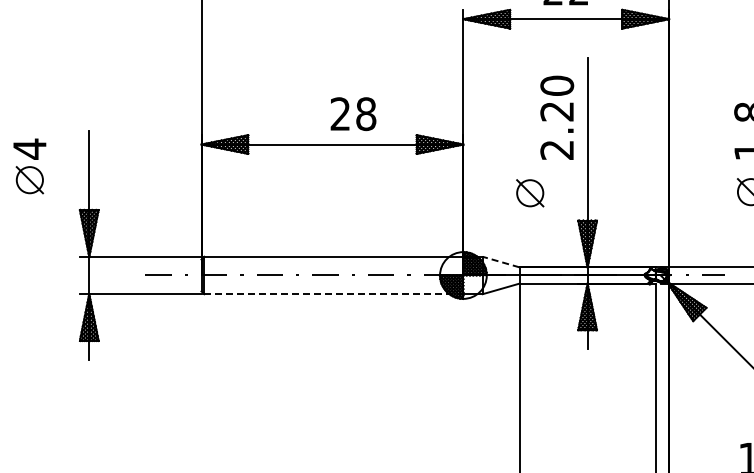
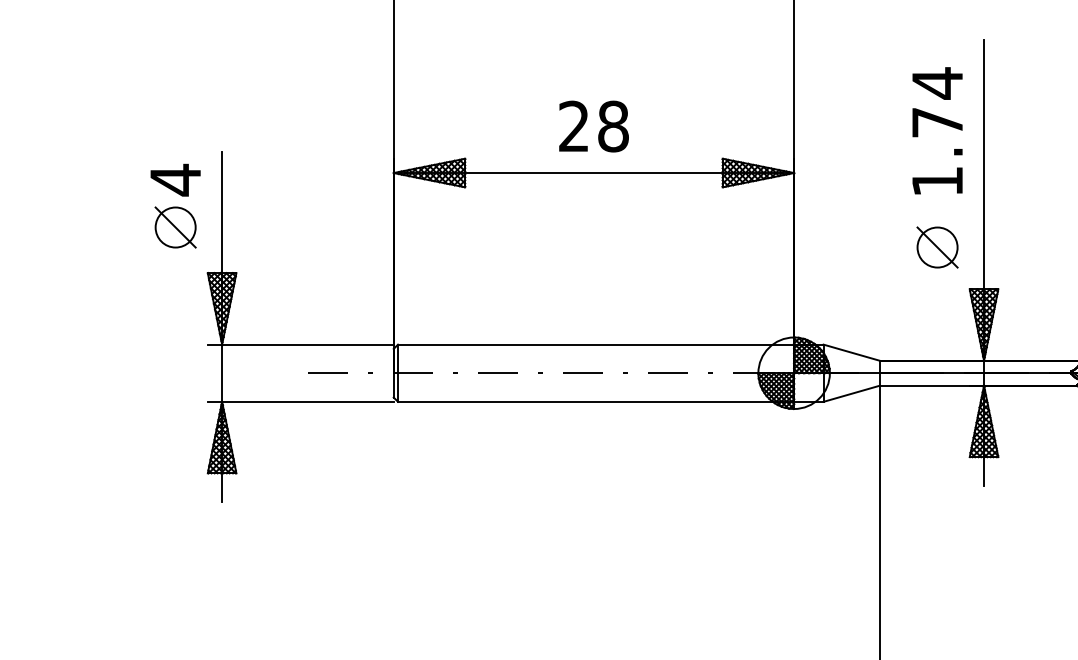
text: (353, 114) -> (593, 127), moved
text: (557, 117) -> (937, 131), 2.20 -> 1.74
part: (29, 166) -> (175, 206), moved
part: (530, 193) -> (937, 247), moved
line: (500, 261) -> (850, 351), dashed -> solid
line: (333, 294) -> (595, 402), dashed -> solid

